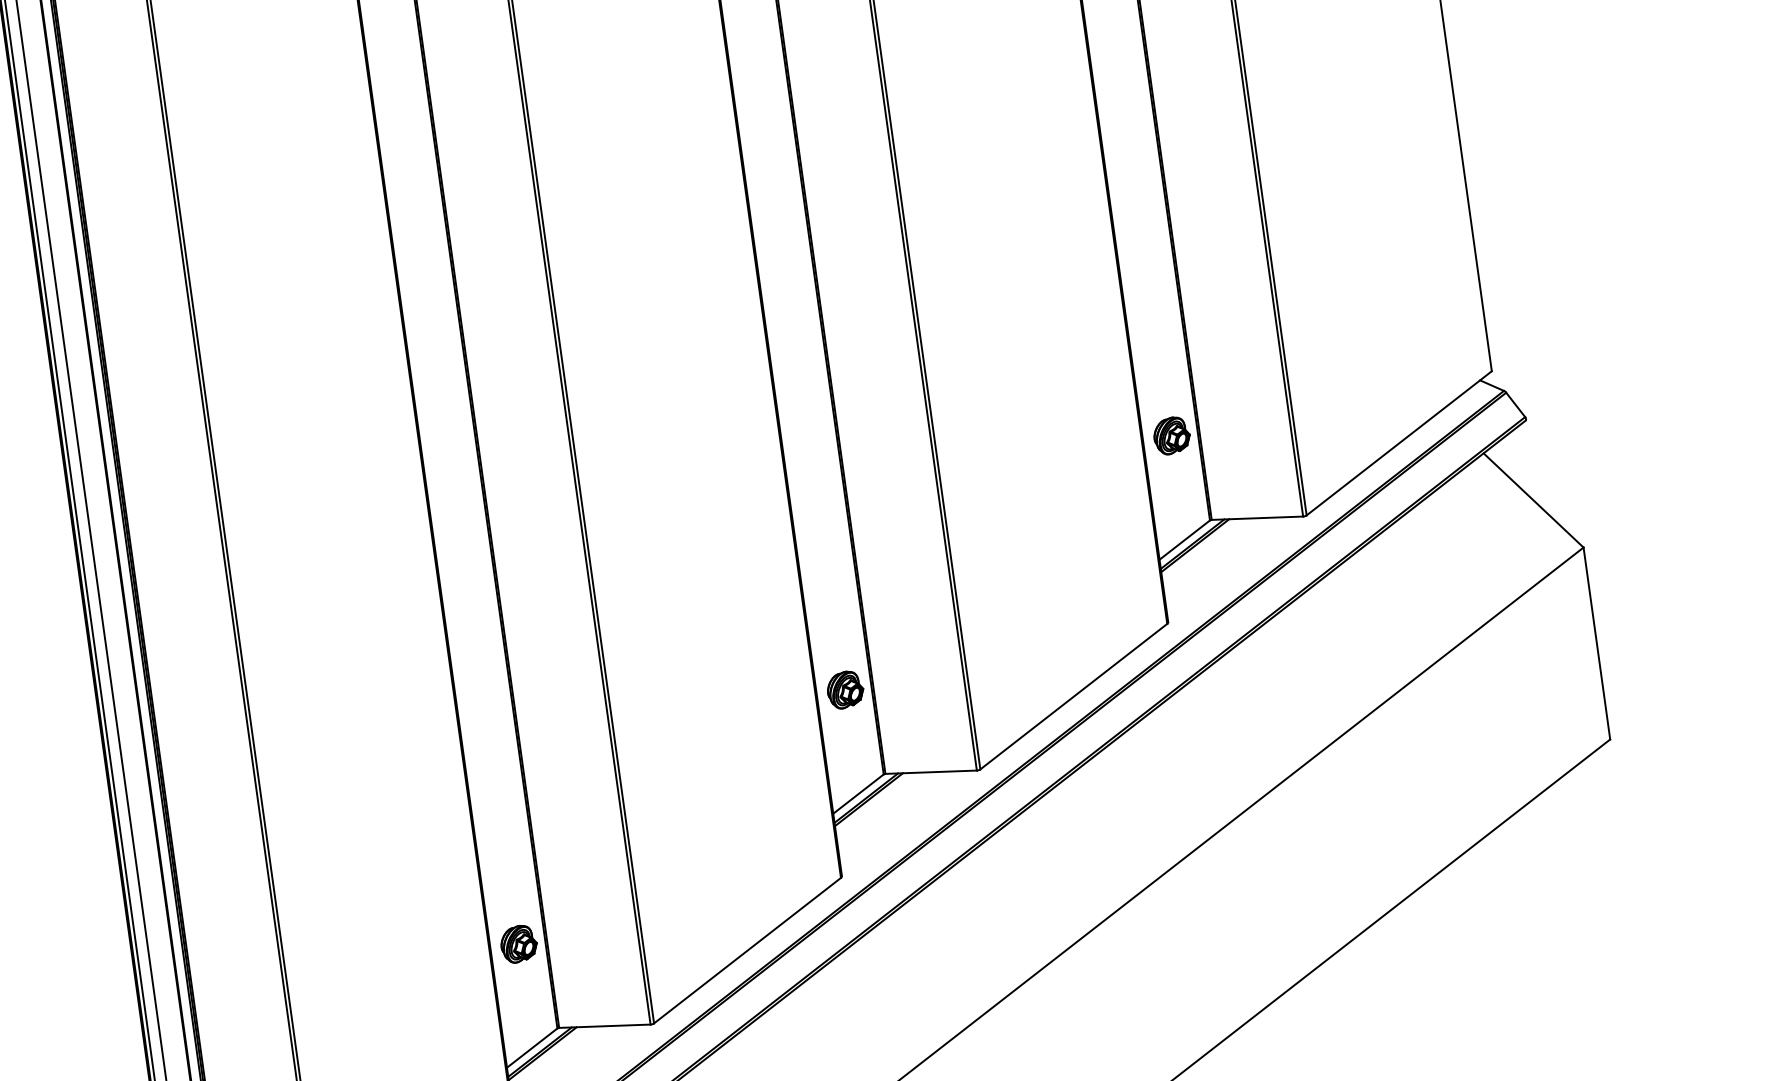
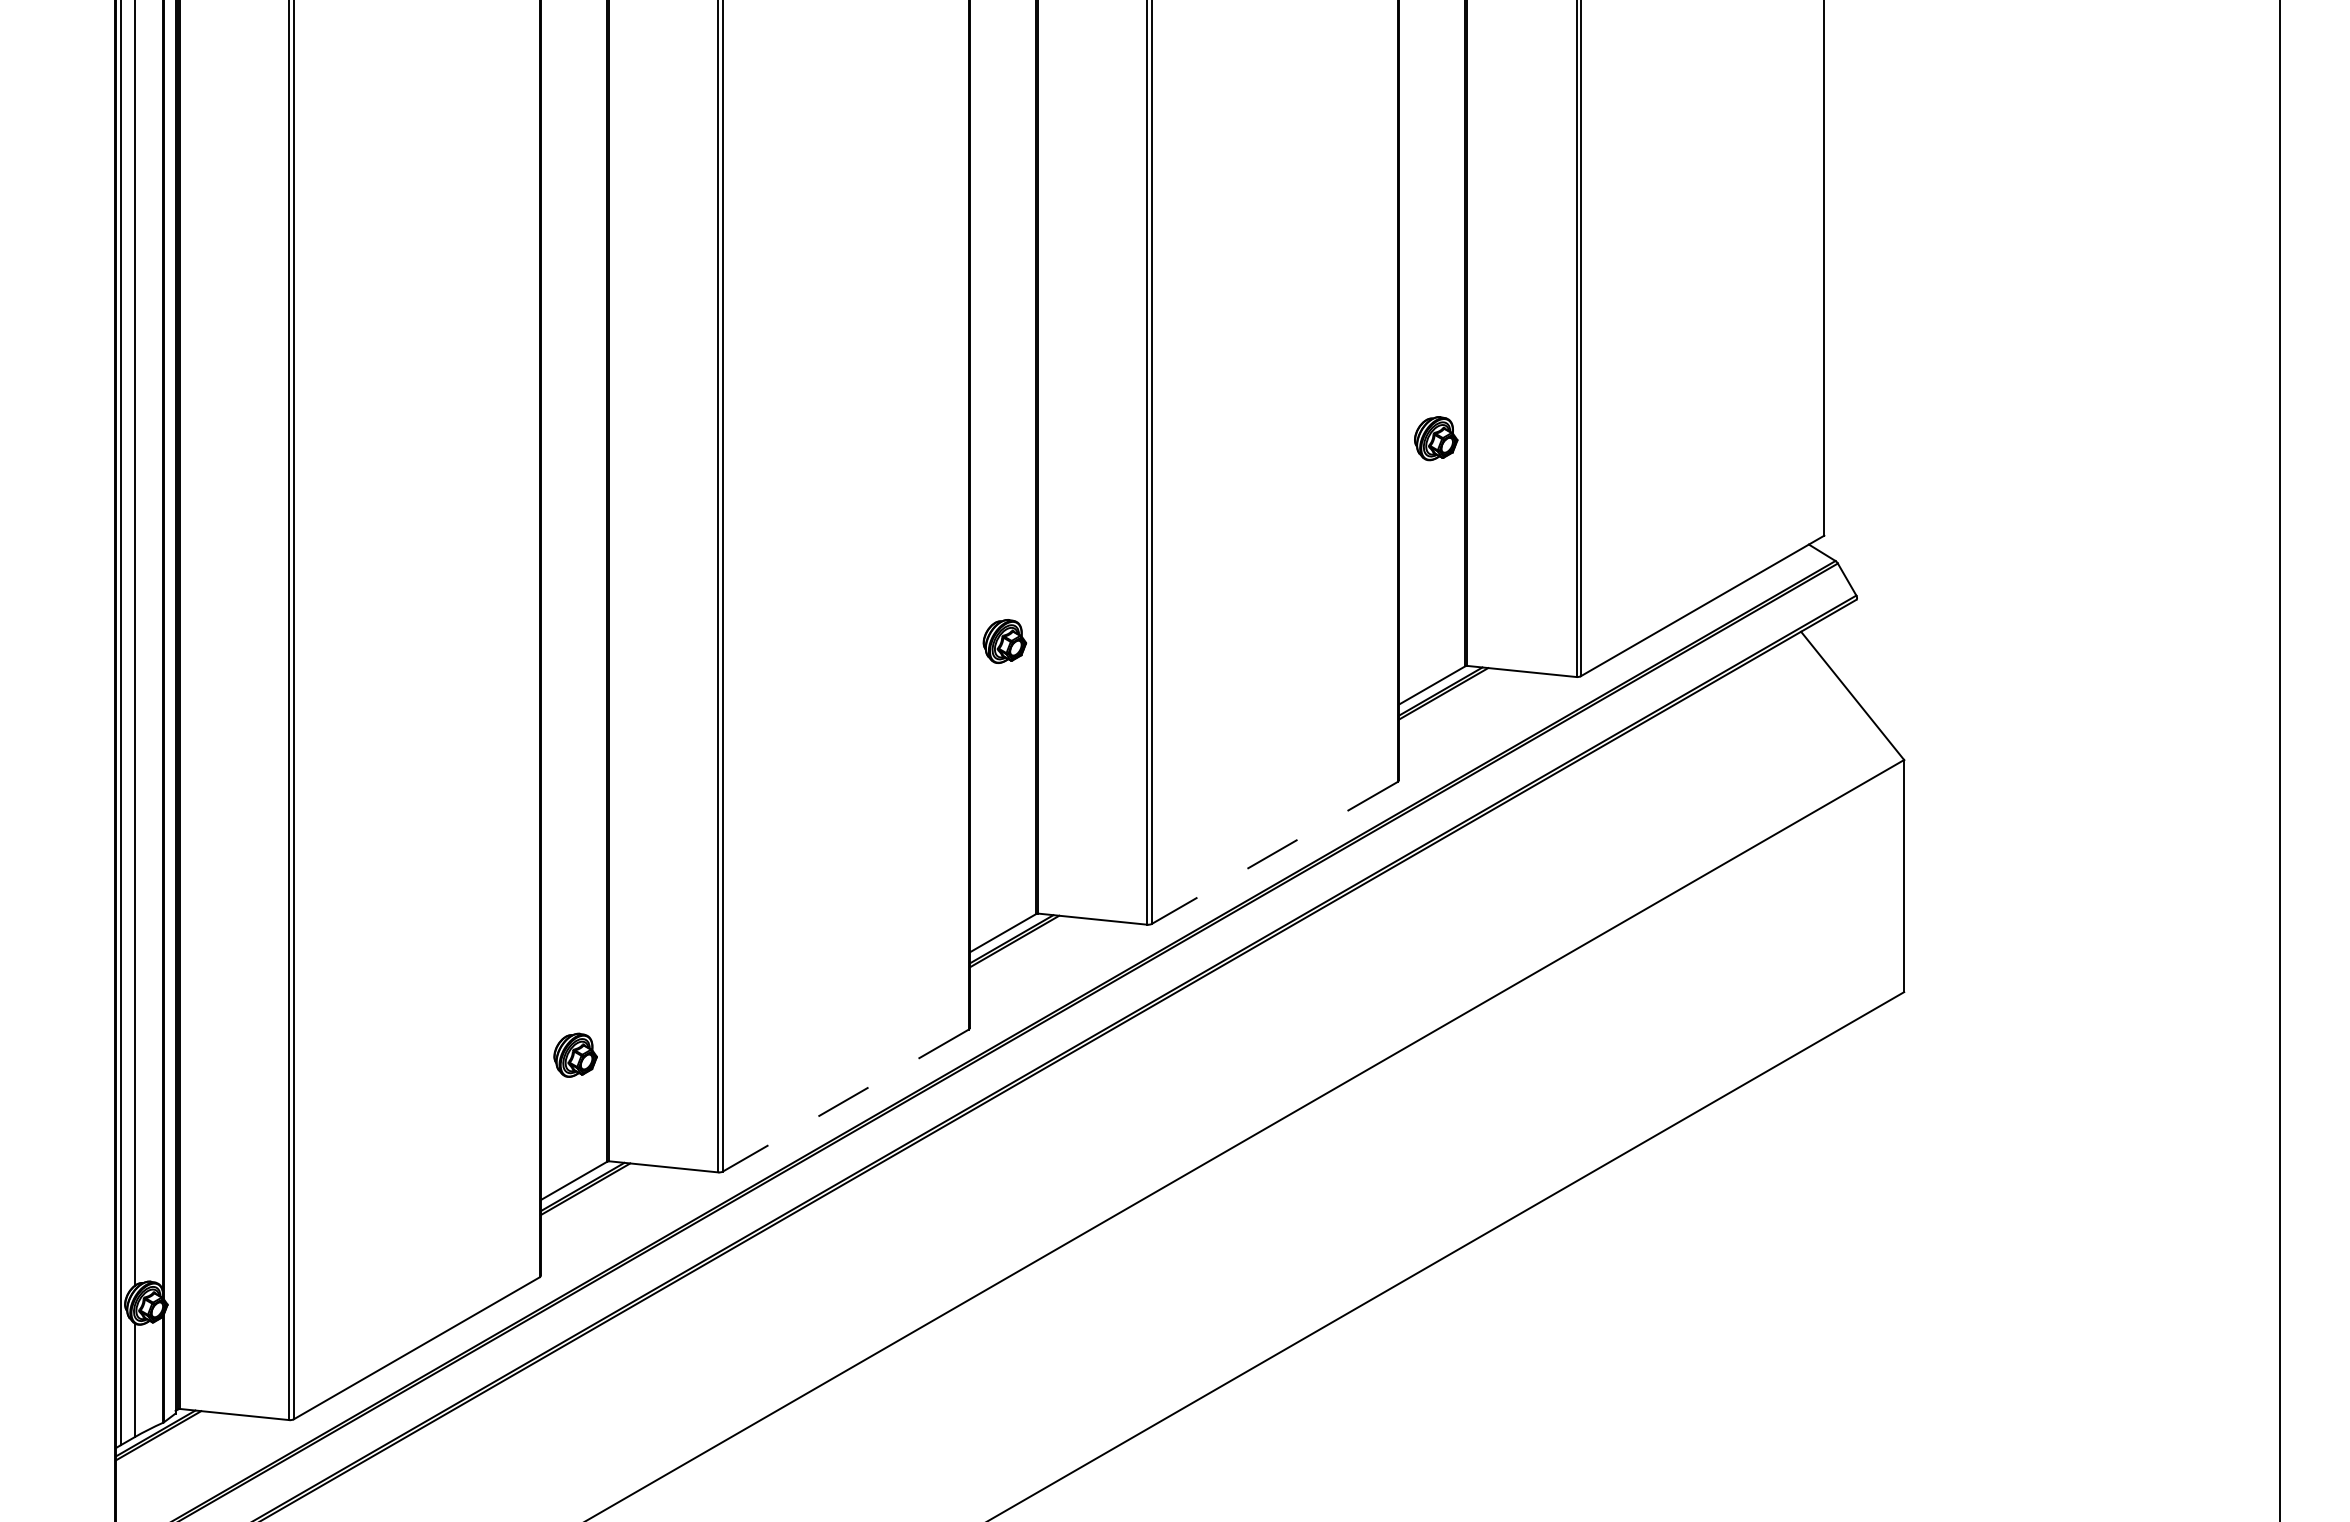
part: (1172, 435) -> (1436, 438), moved
part: (845, 690) -> (1004, 641), moved
line: (1073, 697) -> (1274, 853), solid -> dashed
line: (747, 950) -> (845, 1100), solid -> dashed

